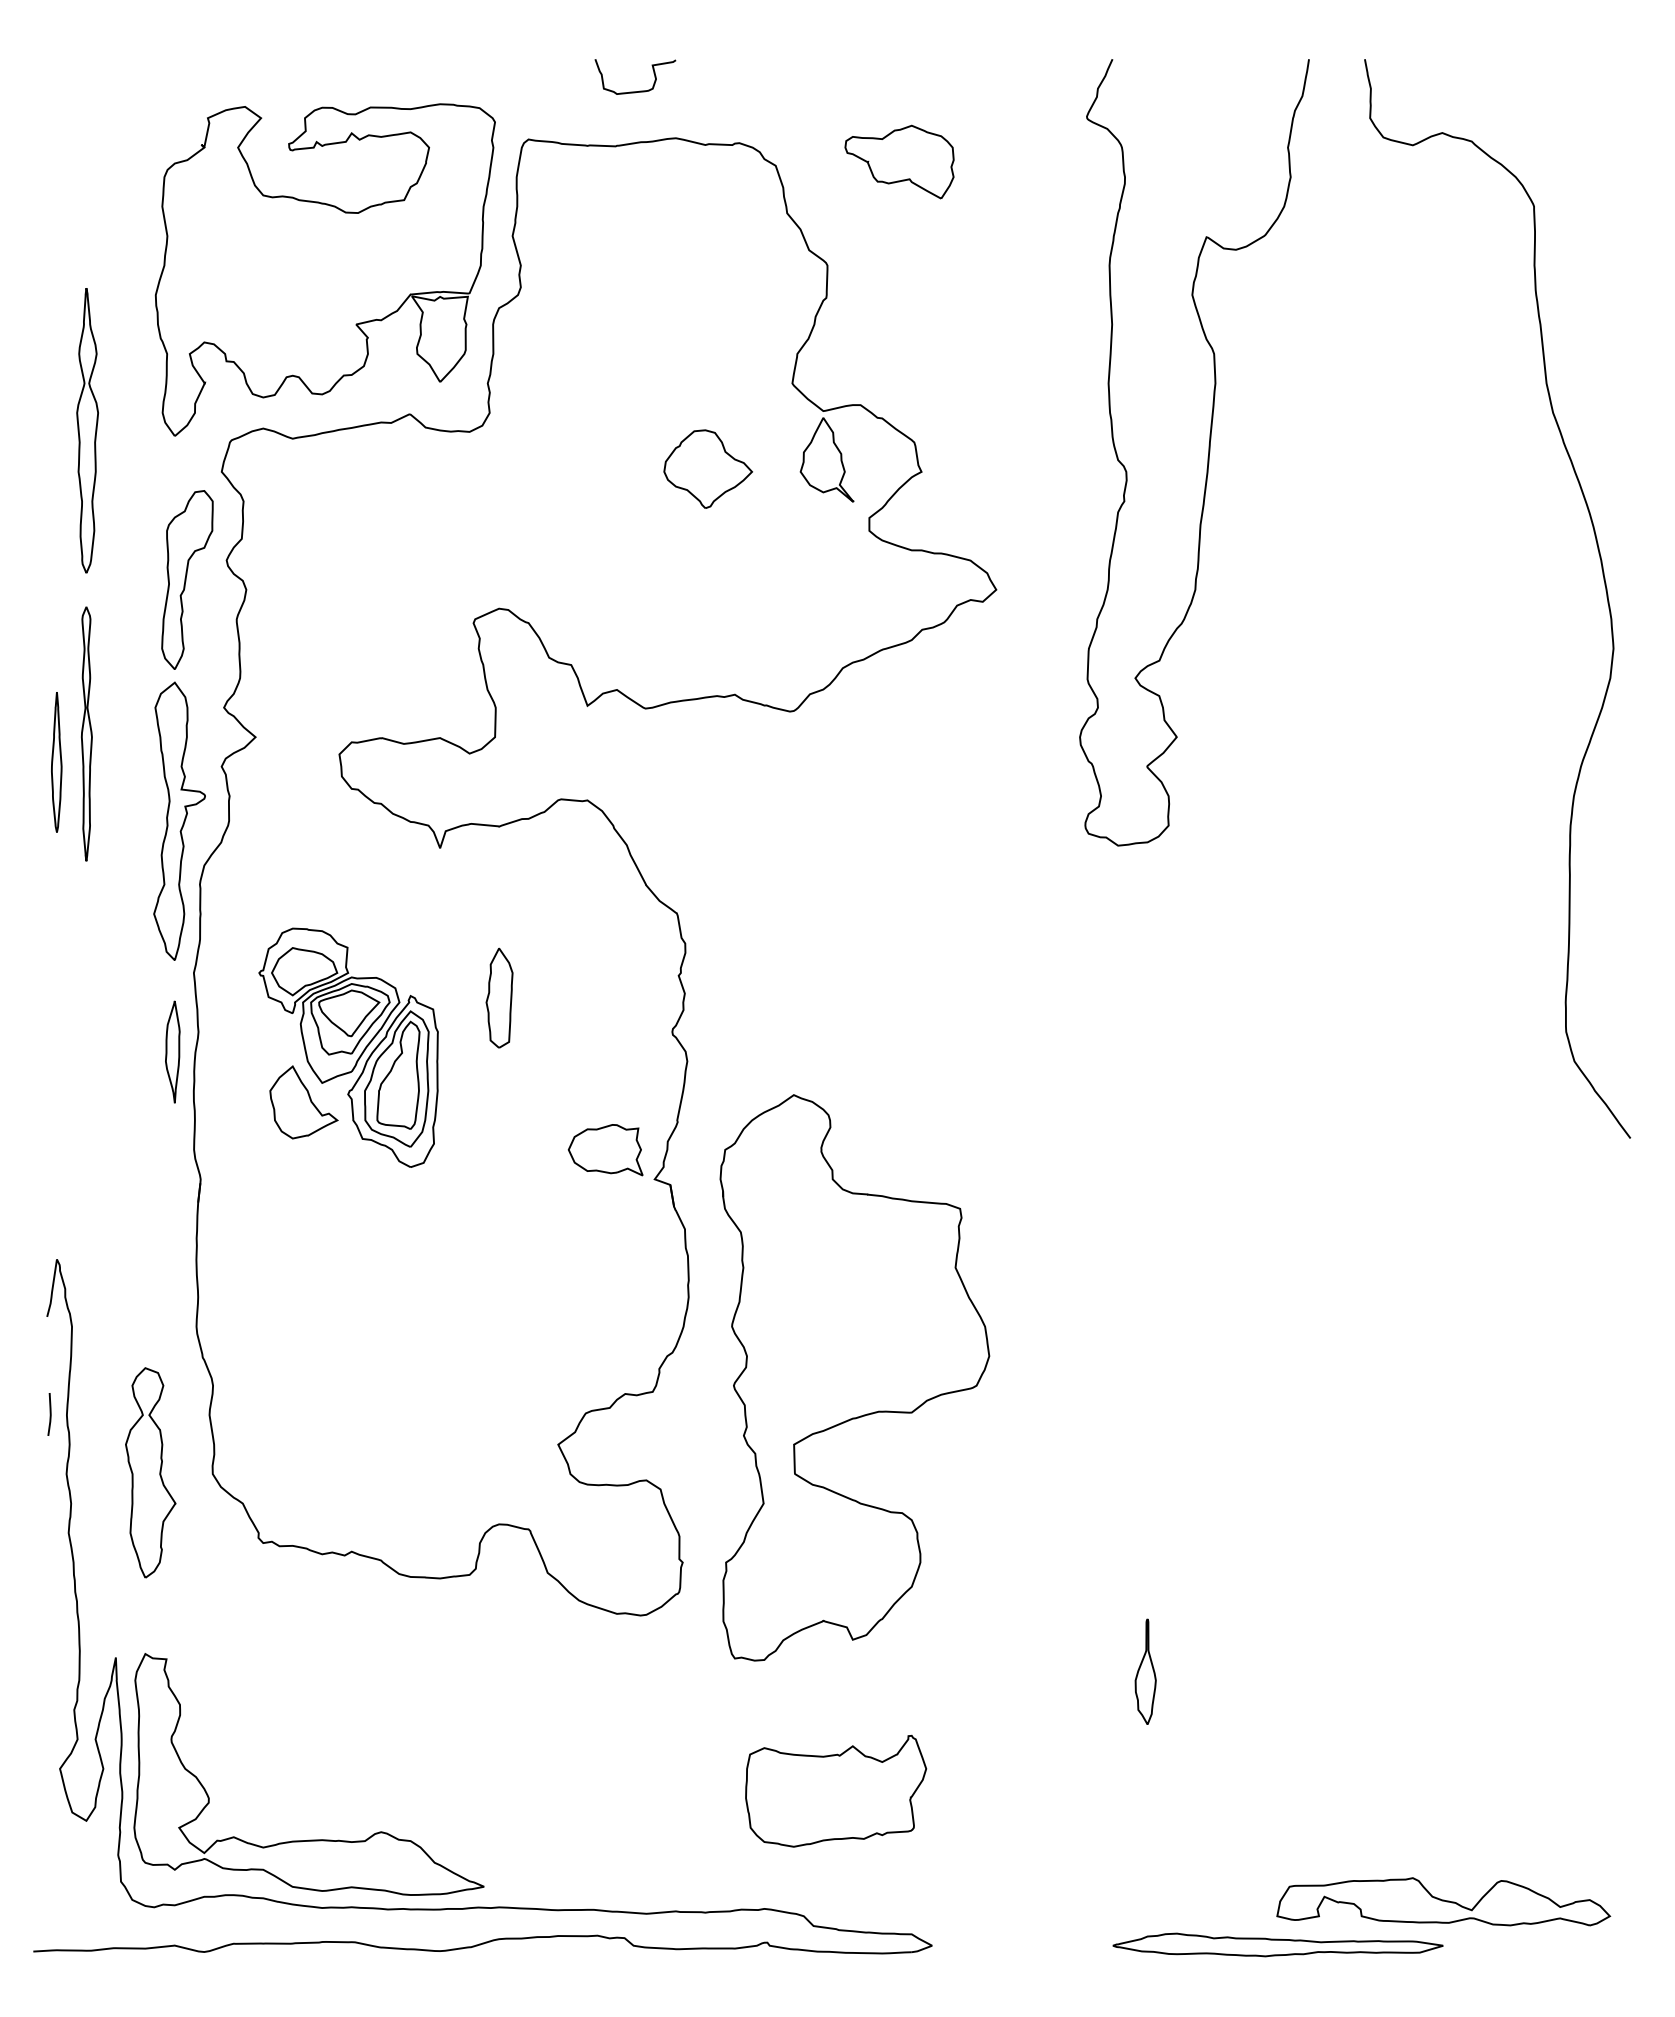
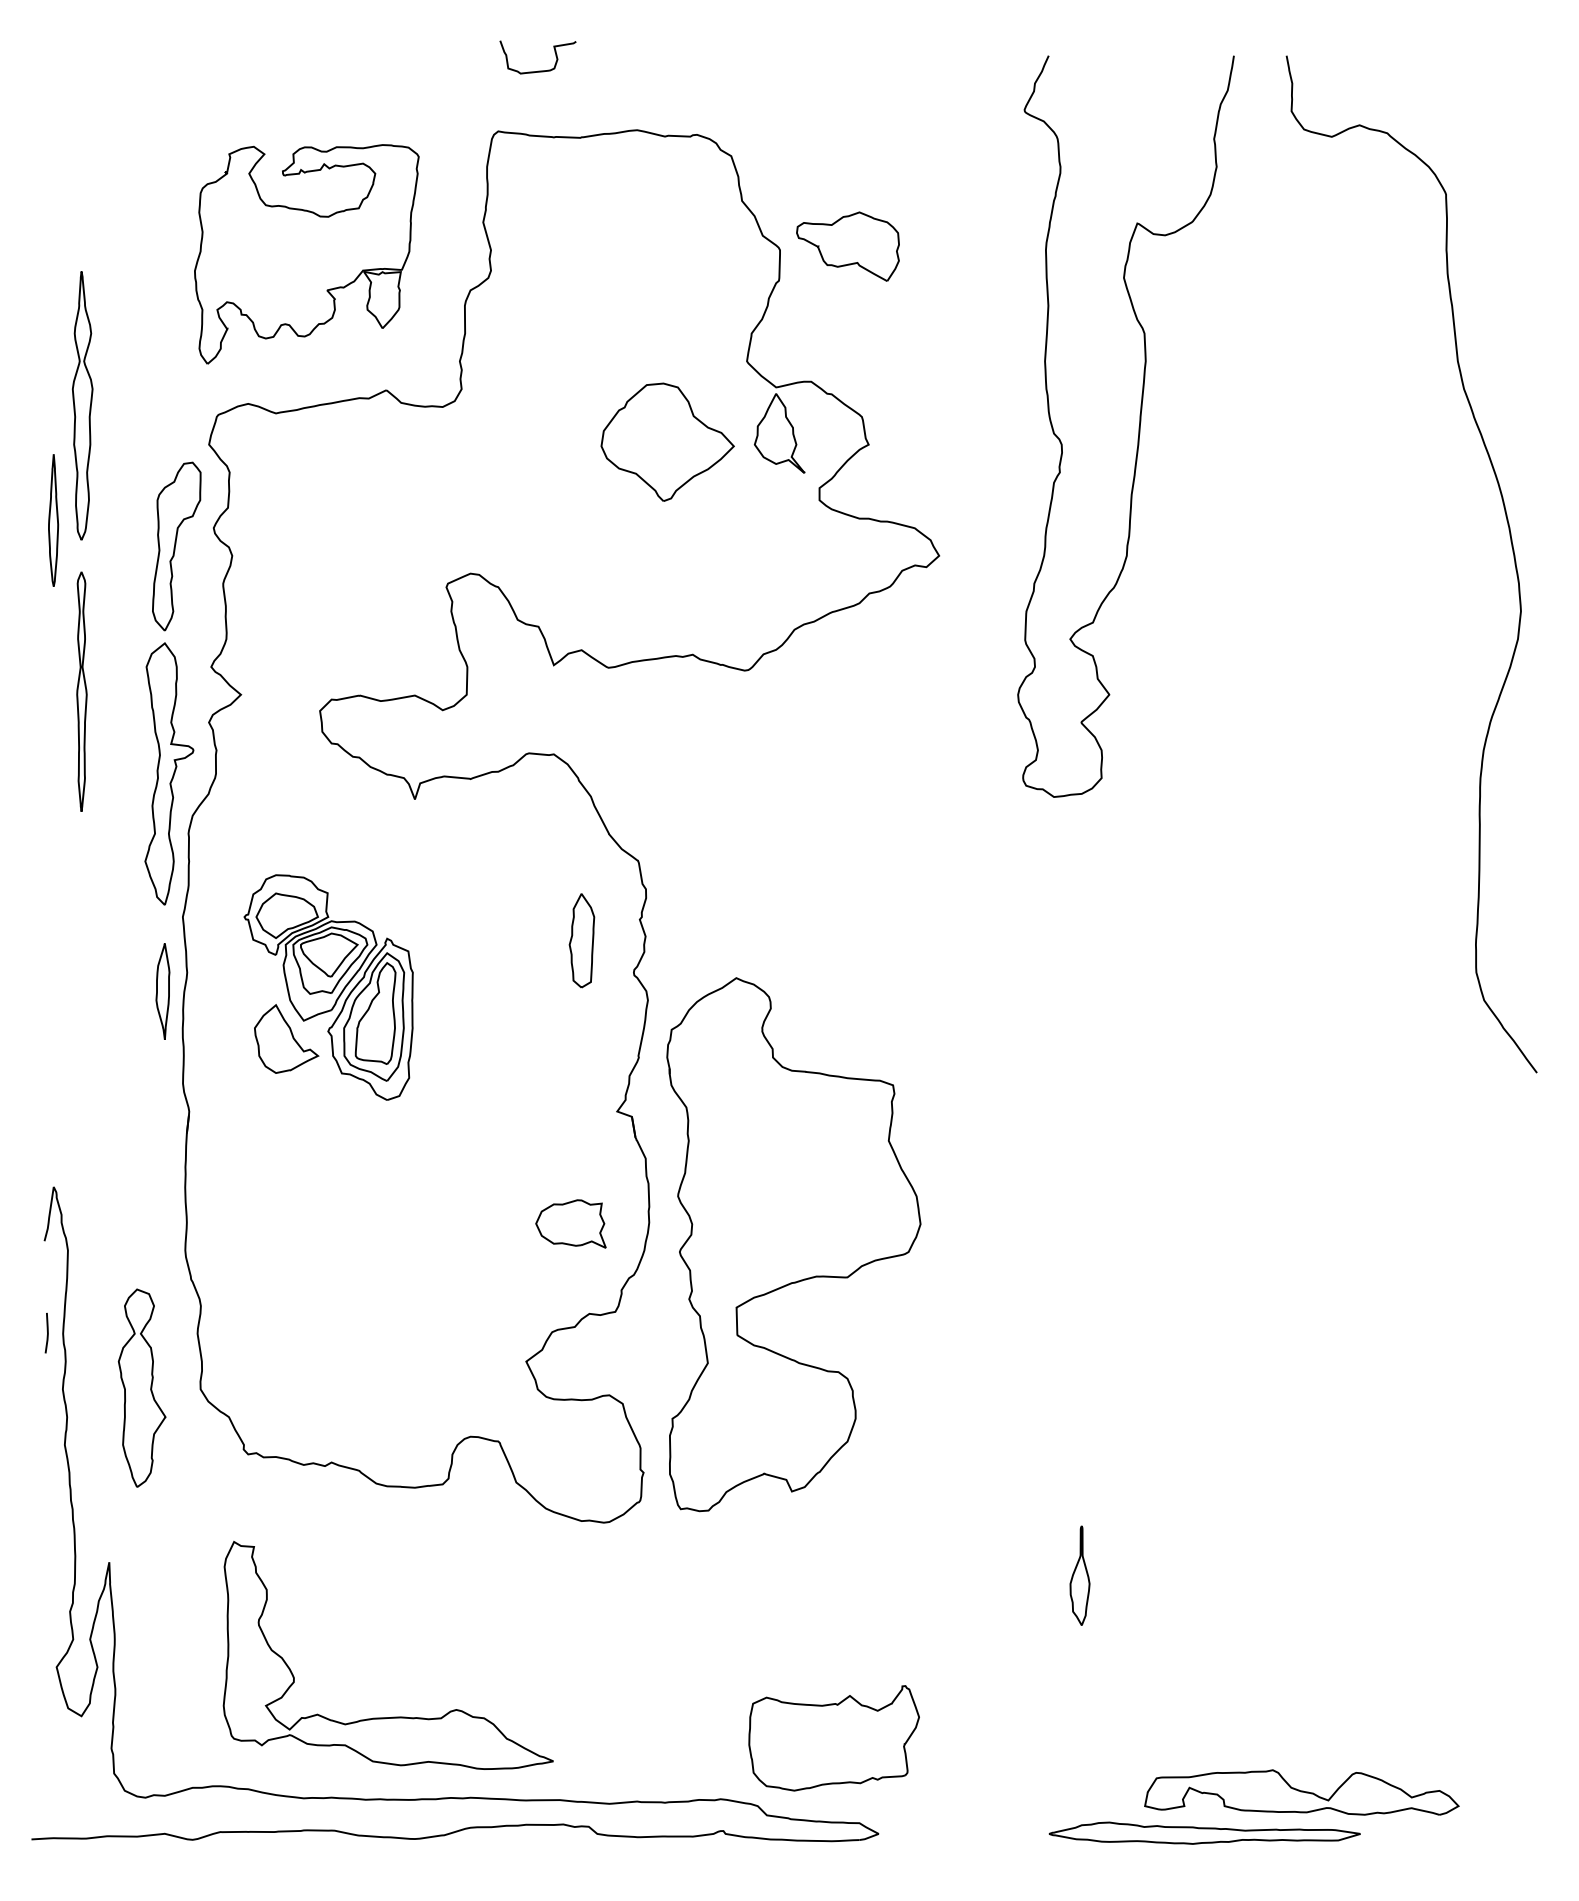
curve: (635, 90) -> (538, 70), moved
part: (899, 161) -> (847, 246), moved
part: (325, 270) -> (306, 254), size x0.7
part: (708, 468) -> (667, 441), size x1.6
part: (56, 762) -> (53, 520), moved
part: (499, 997) -> (581, 940), moved
part: (605, 1149) -> (570, 1223), moved
part: (854, 1377) -> (793, 1244), moved
part: (835, 1791) -> (833, 1738), moved
part: (313, 1839) -> (392, 1716), moved
part: (1443, 1901) -> (1301, 1792), moved

